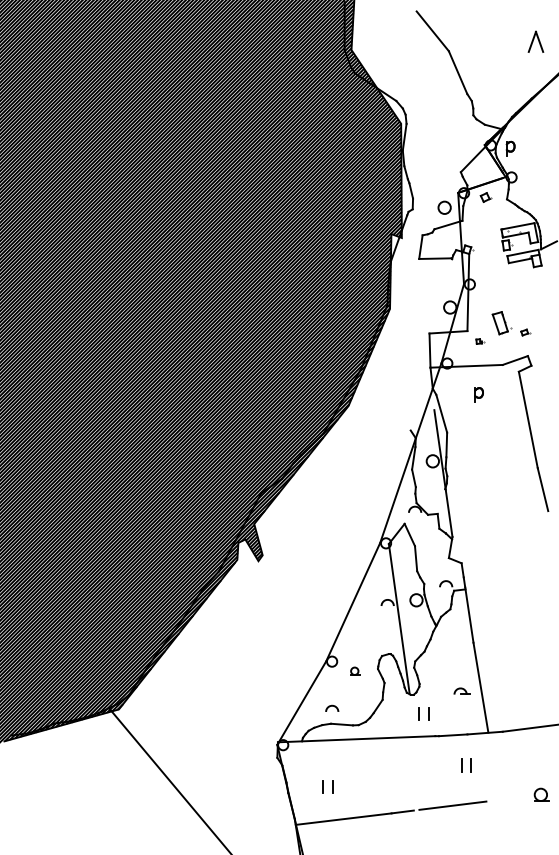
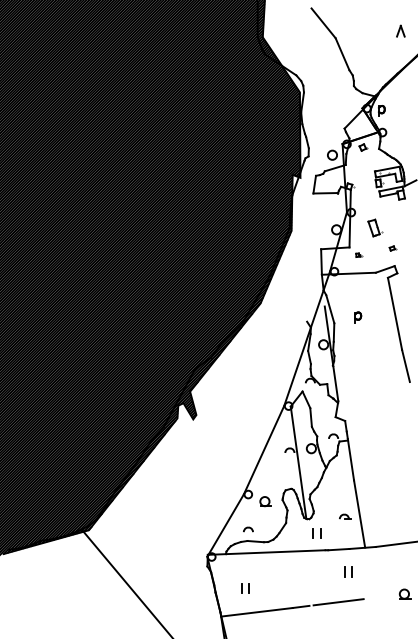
part: (536, 41) -> (401, 30), size x0.71
part: (501, 323) -> (374, 228), moved
part: (478, 394) -> (357, 317), moved
part: (355, 671) -> (265, 501), size x1.67

